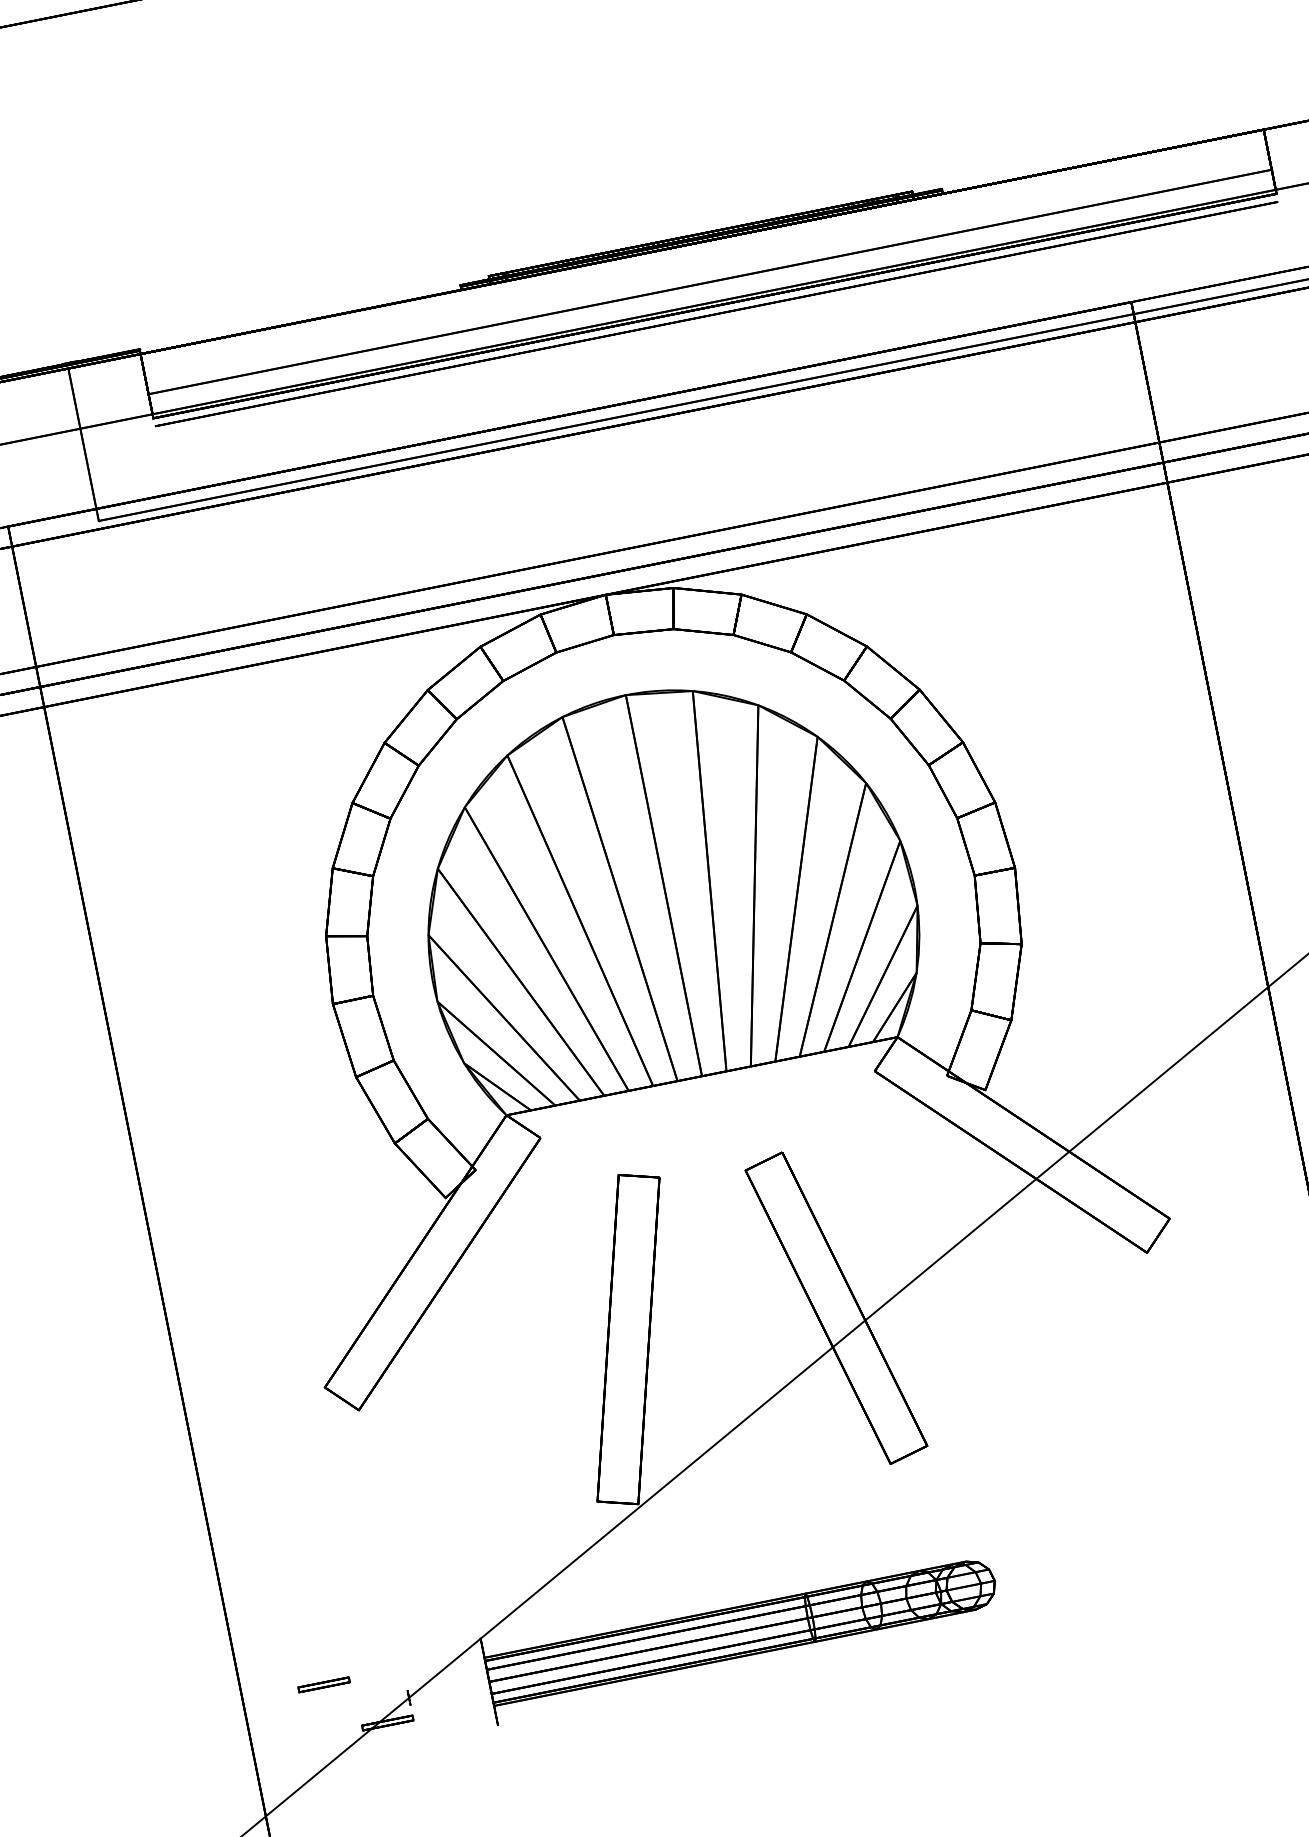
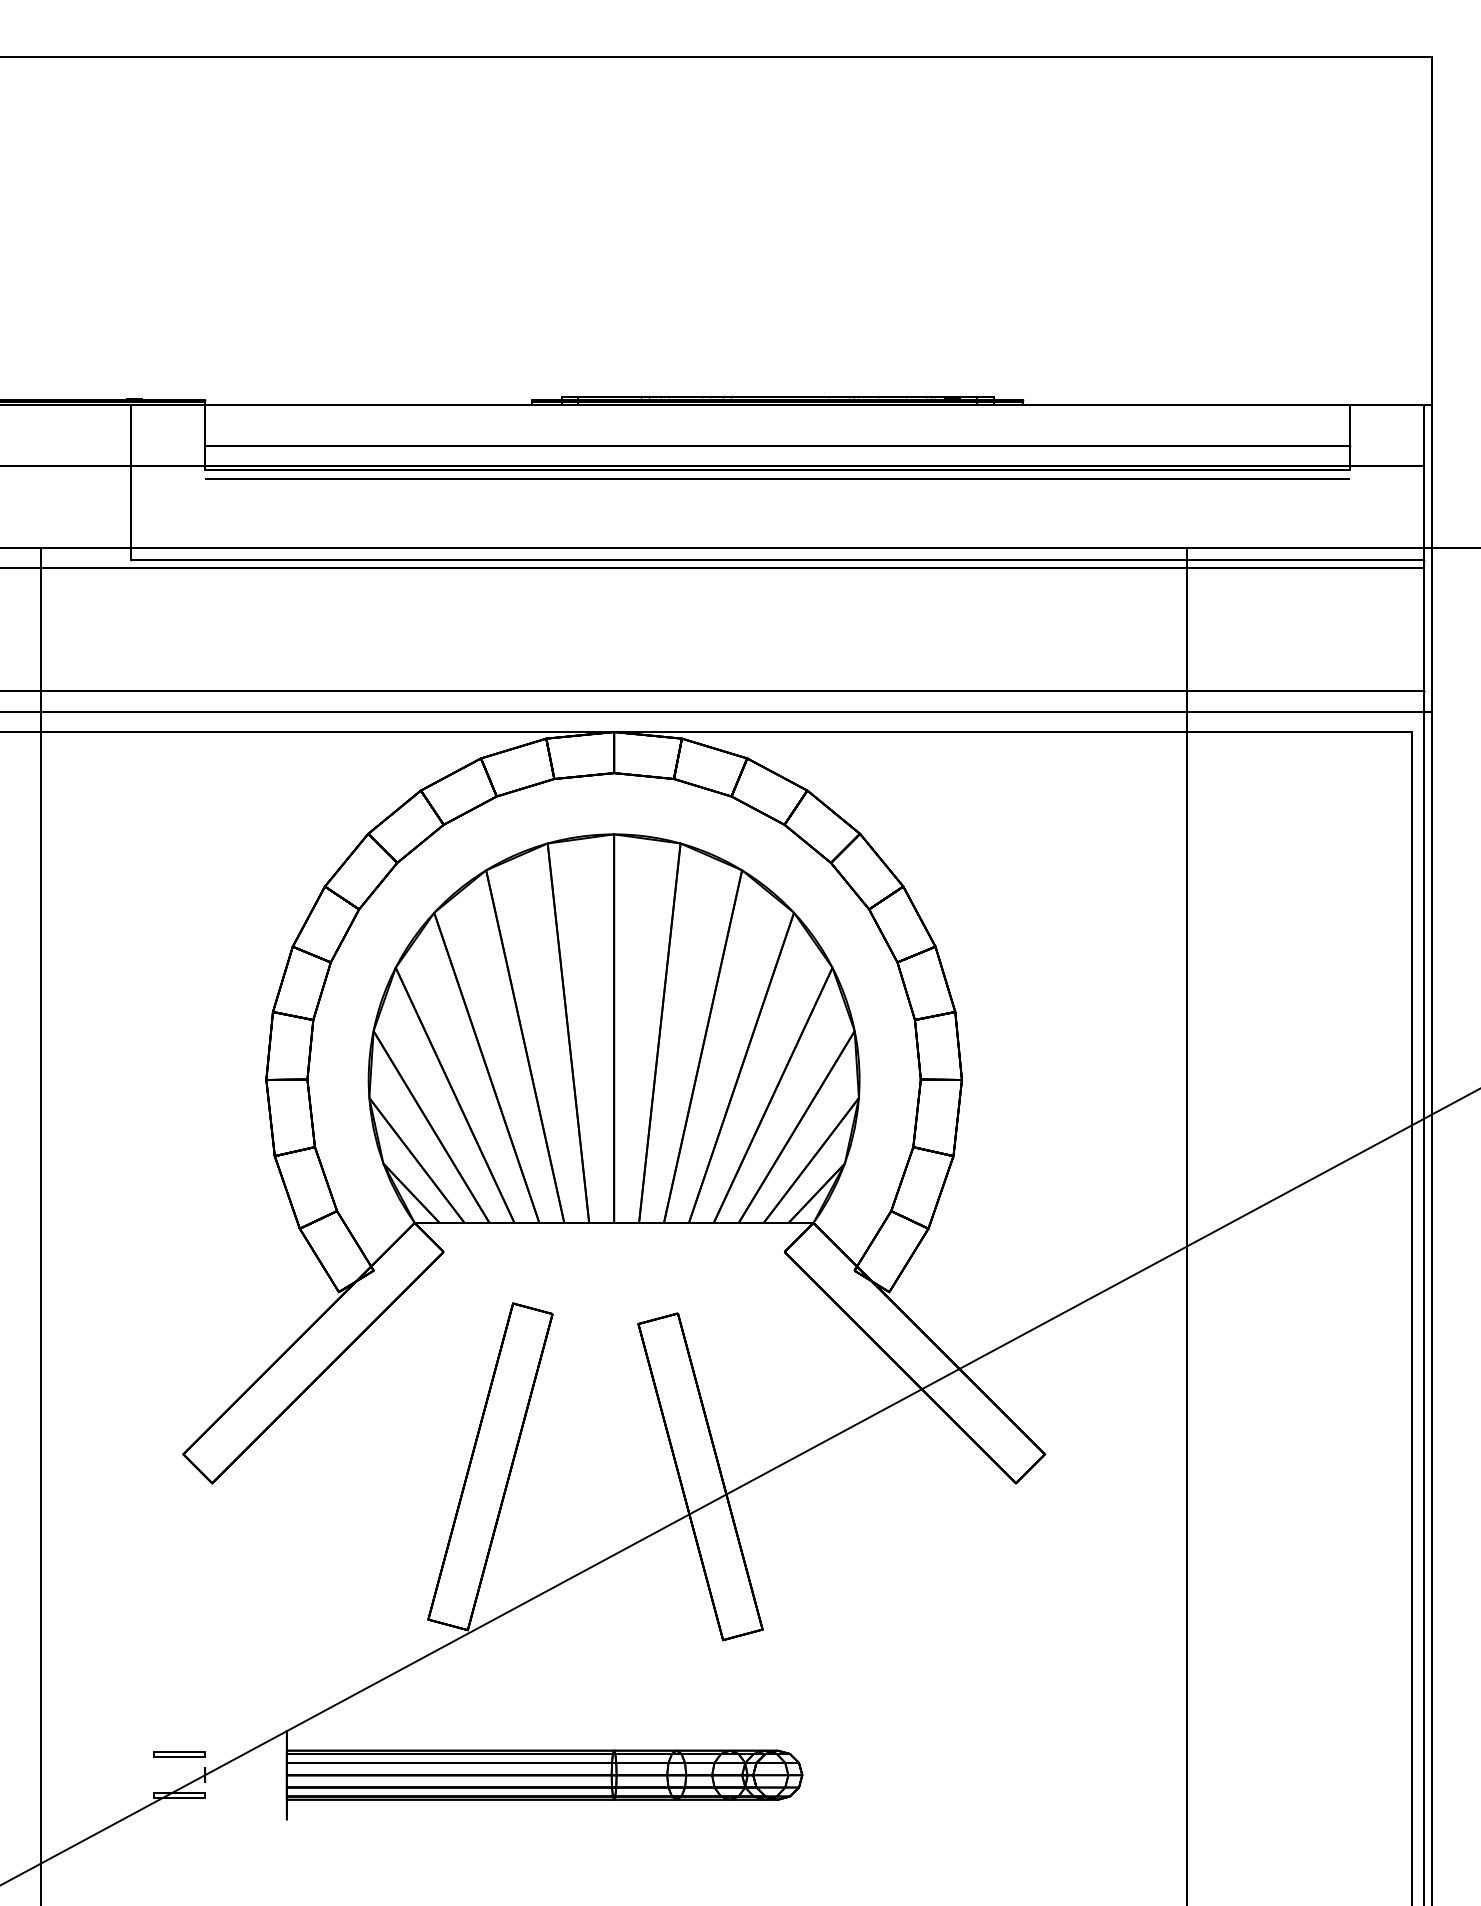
part: (324, 1684) -> (179, 1754), moved

